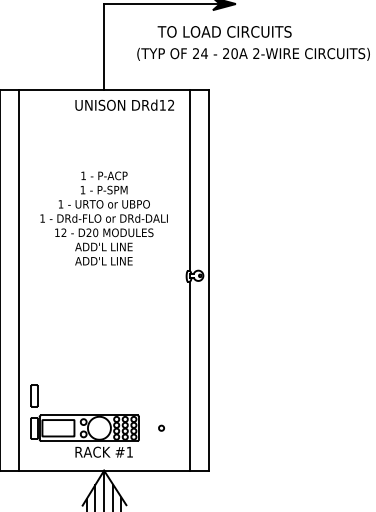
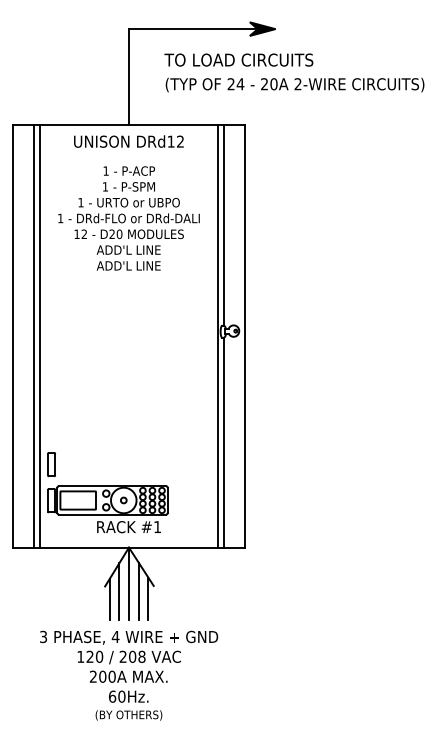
text: (224, 31) -> (238, 59), moved
text: (124, 105) -> (128, 141), moved
text: (103, 218) -> (128, 218), moved
line: (23, 279) -> (39, 335), added
line: (184, 279) -> (218, 335), added
part: (161, 428) -> (123, 500), moved

